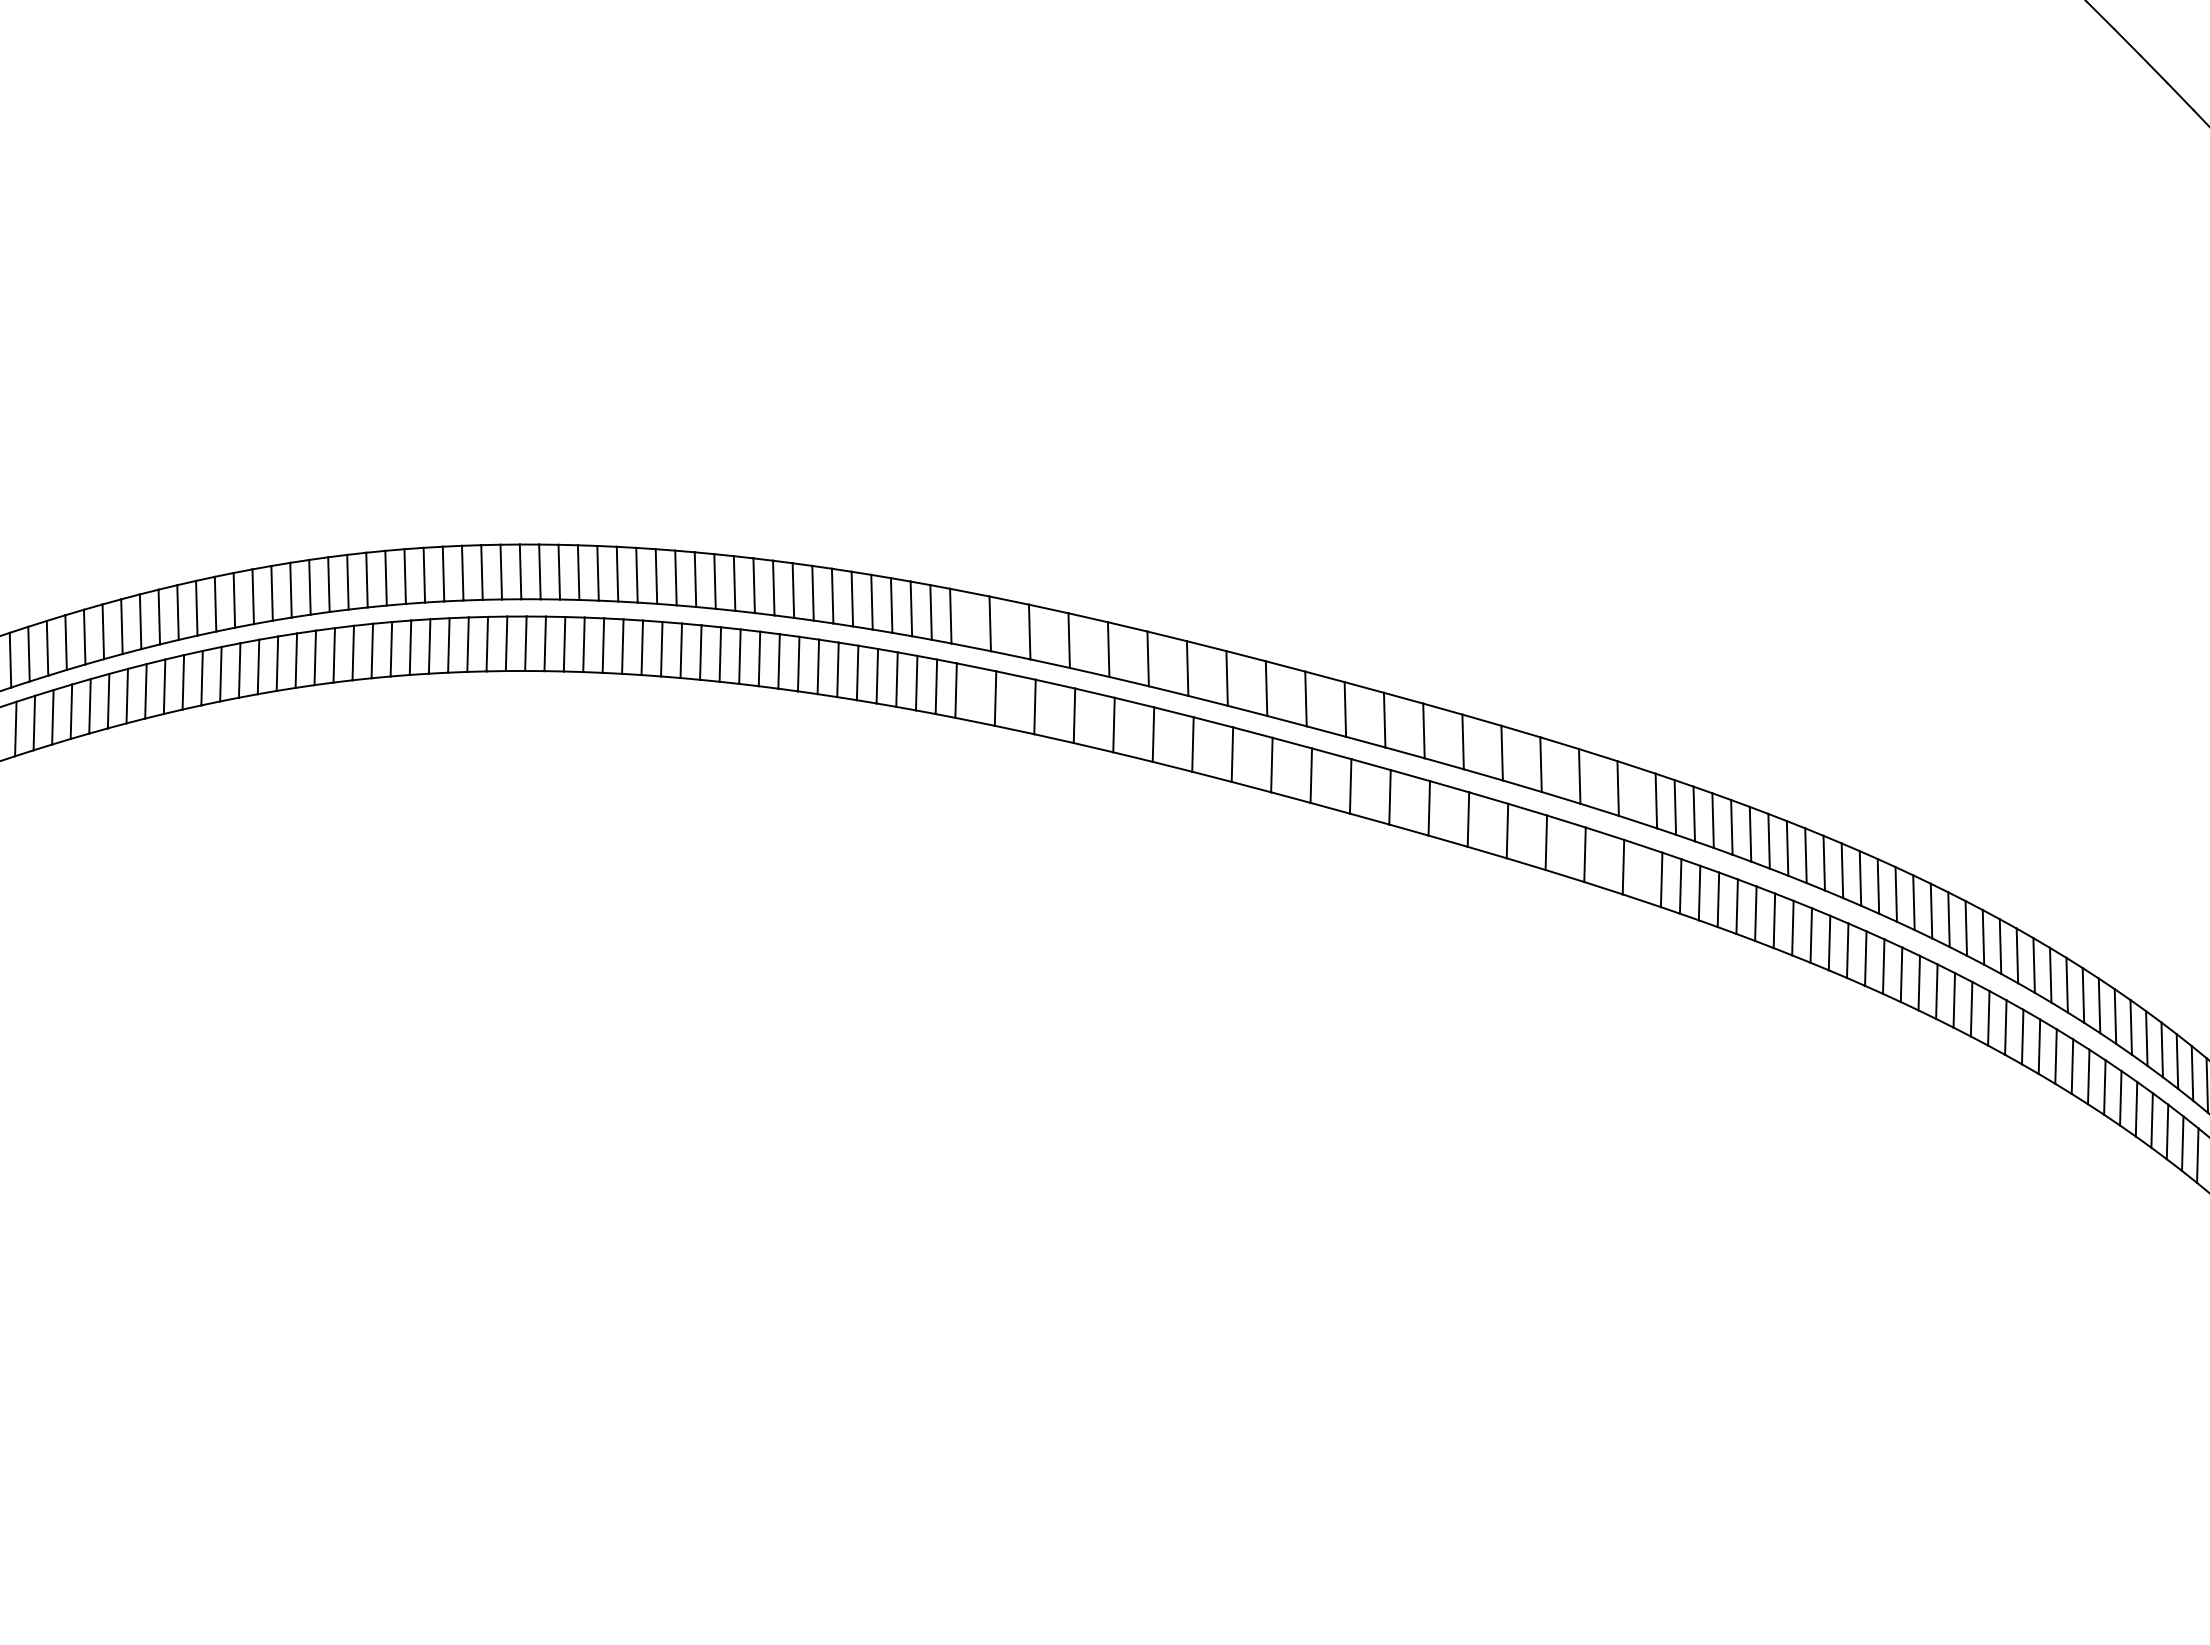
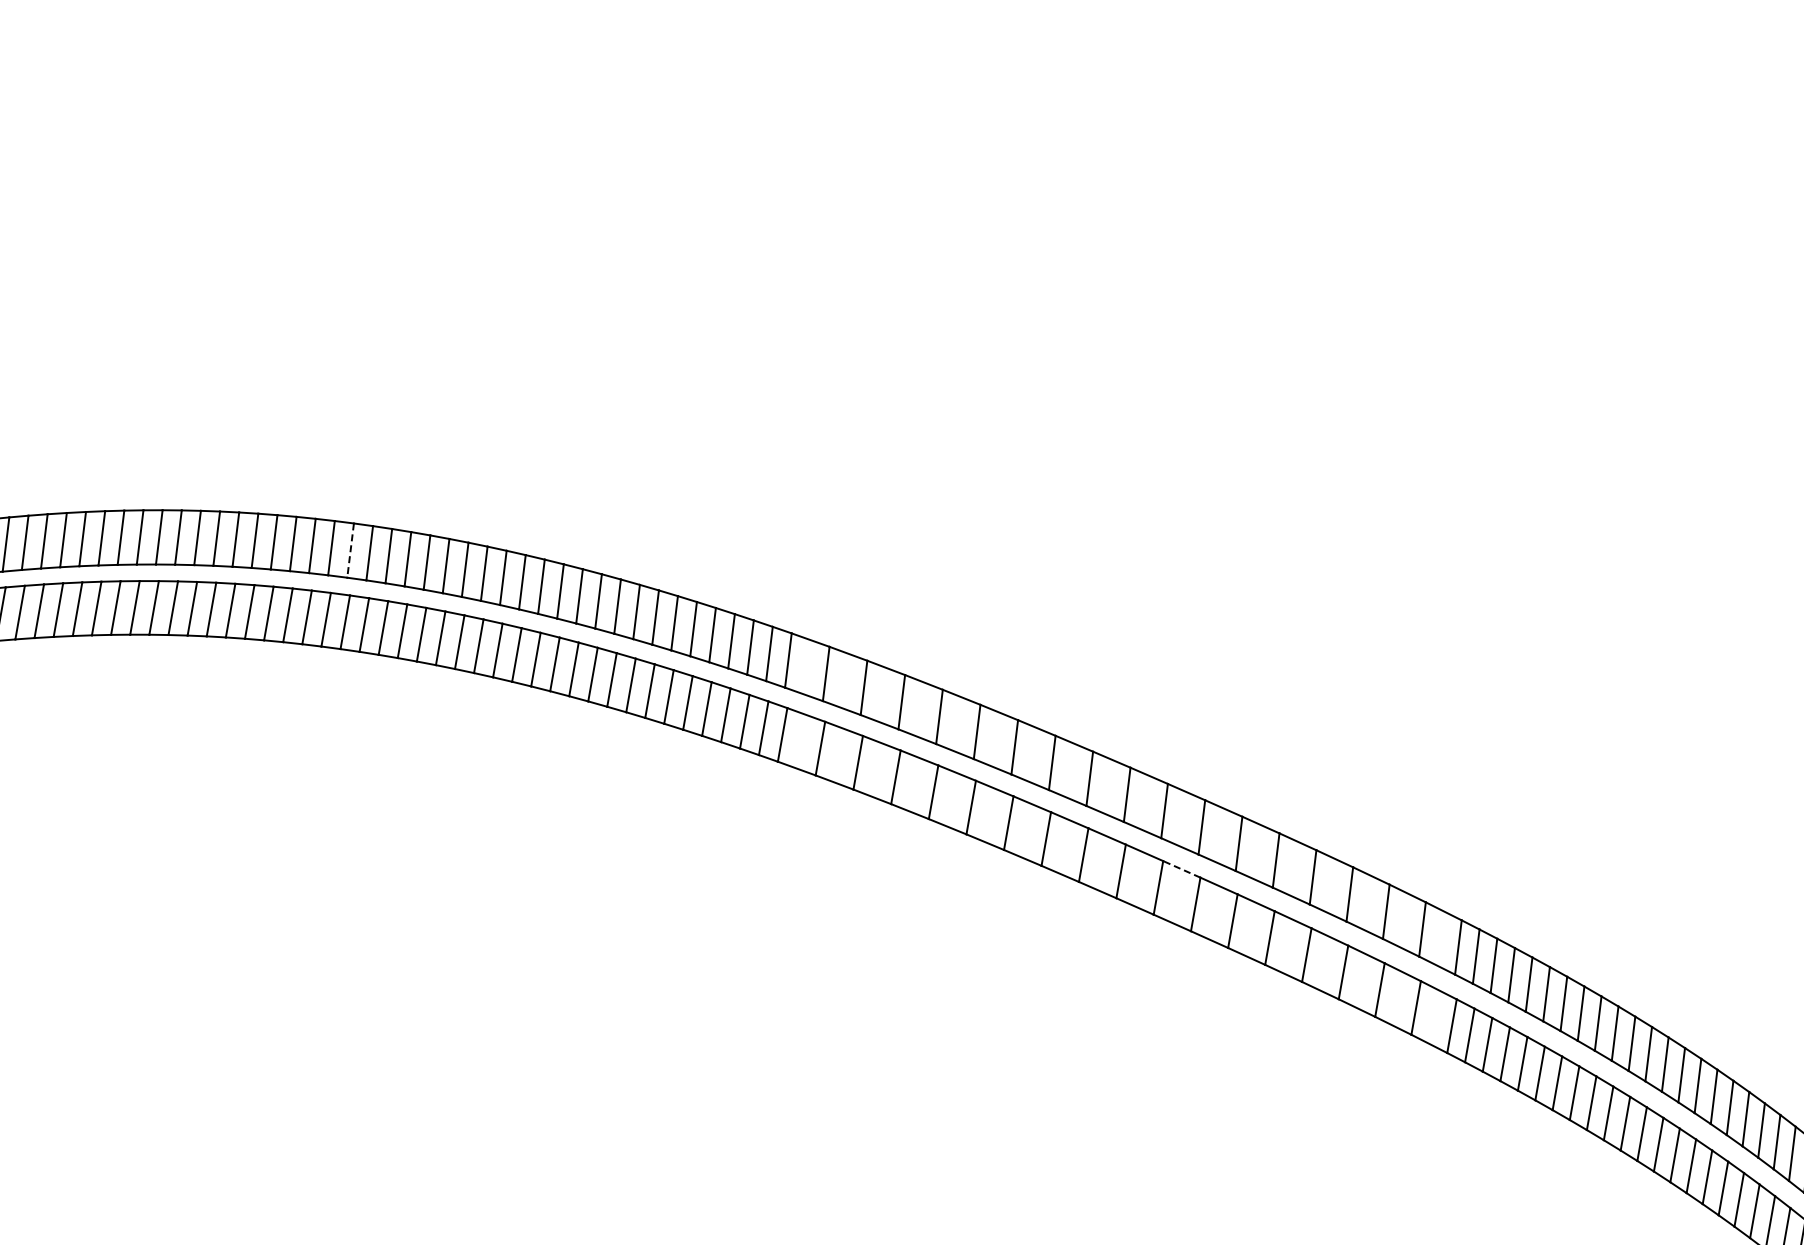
line: (501, 572) -> (350, 551), solid -> dashed
line: (1370, 764) -> (1181, 869), solid -> dashed

